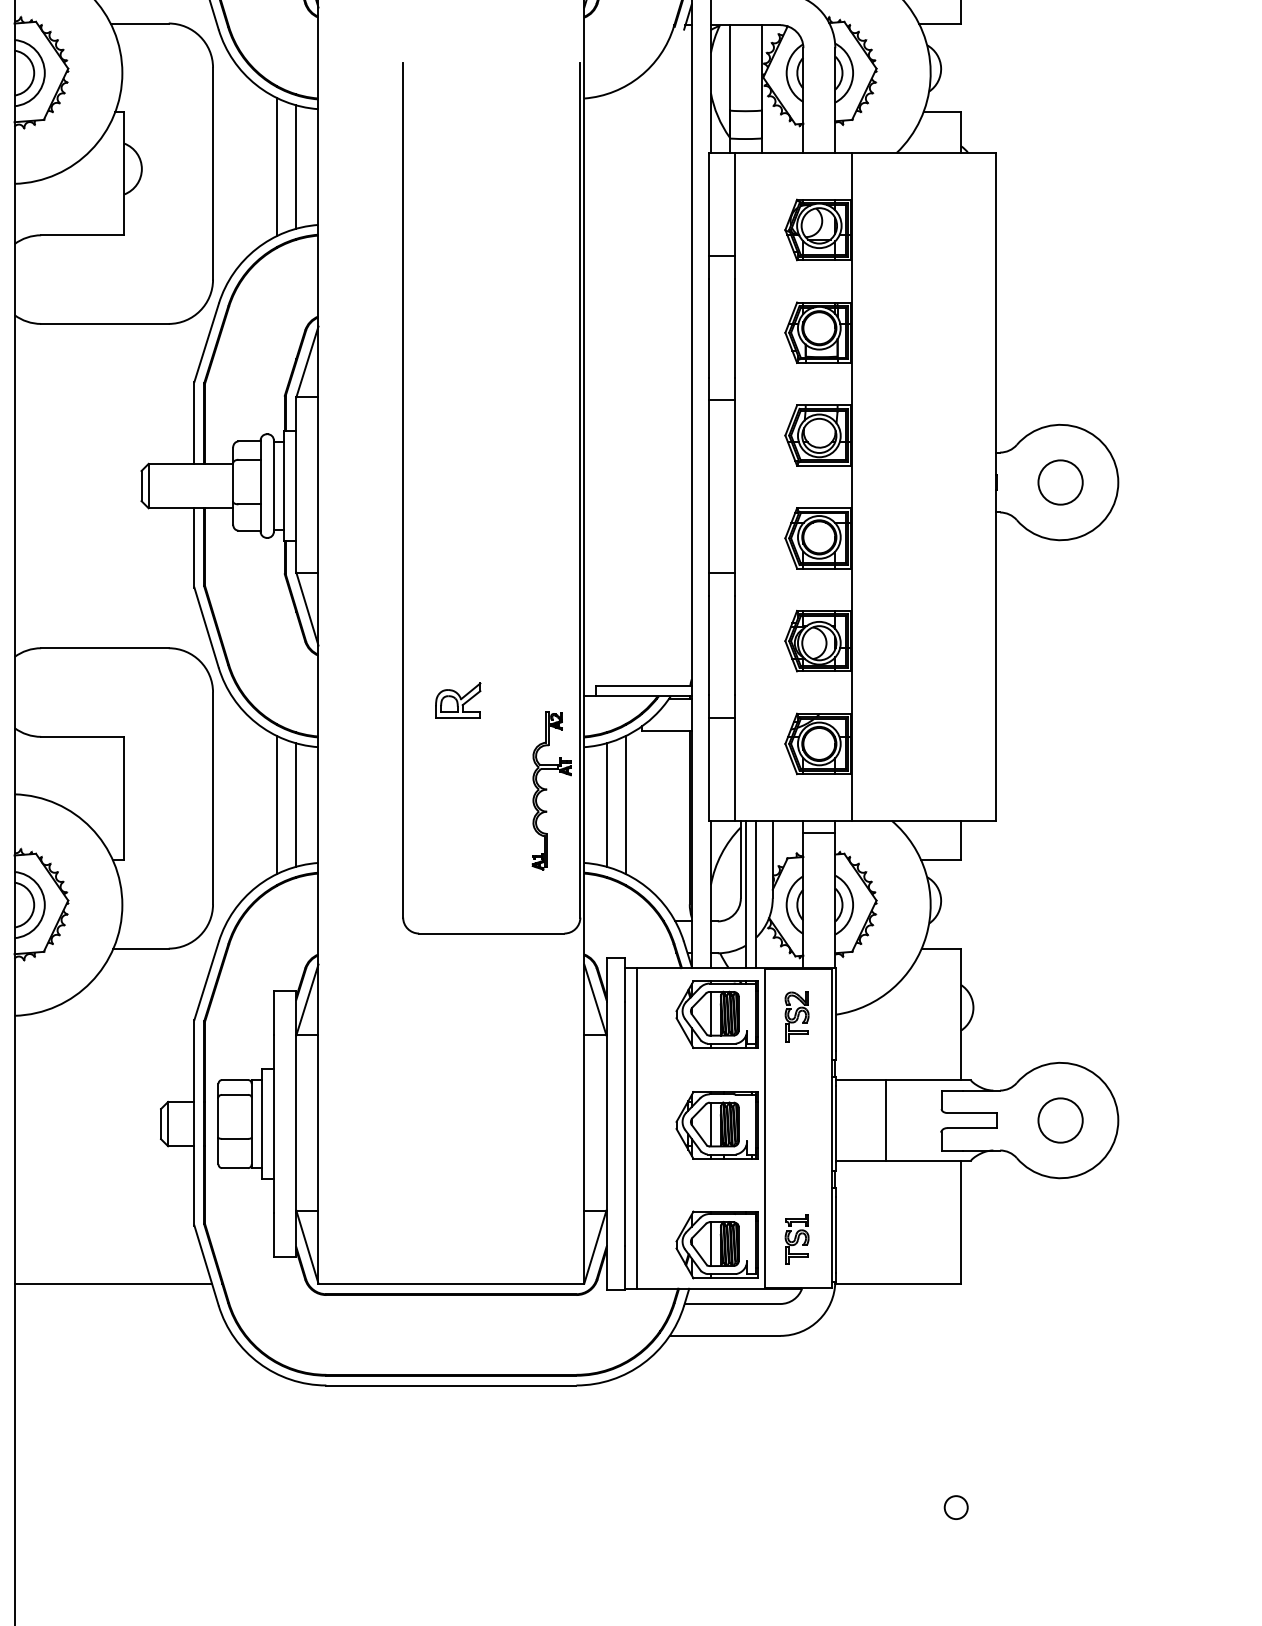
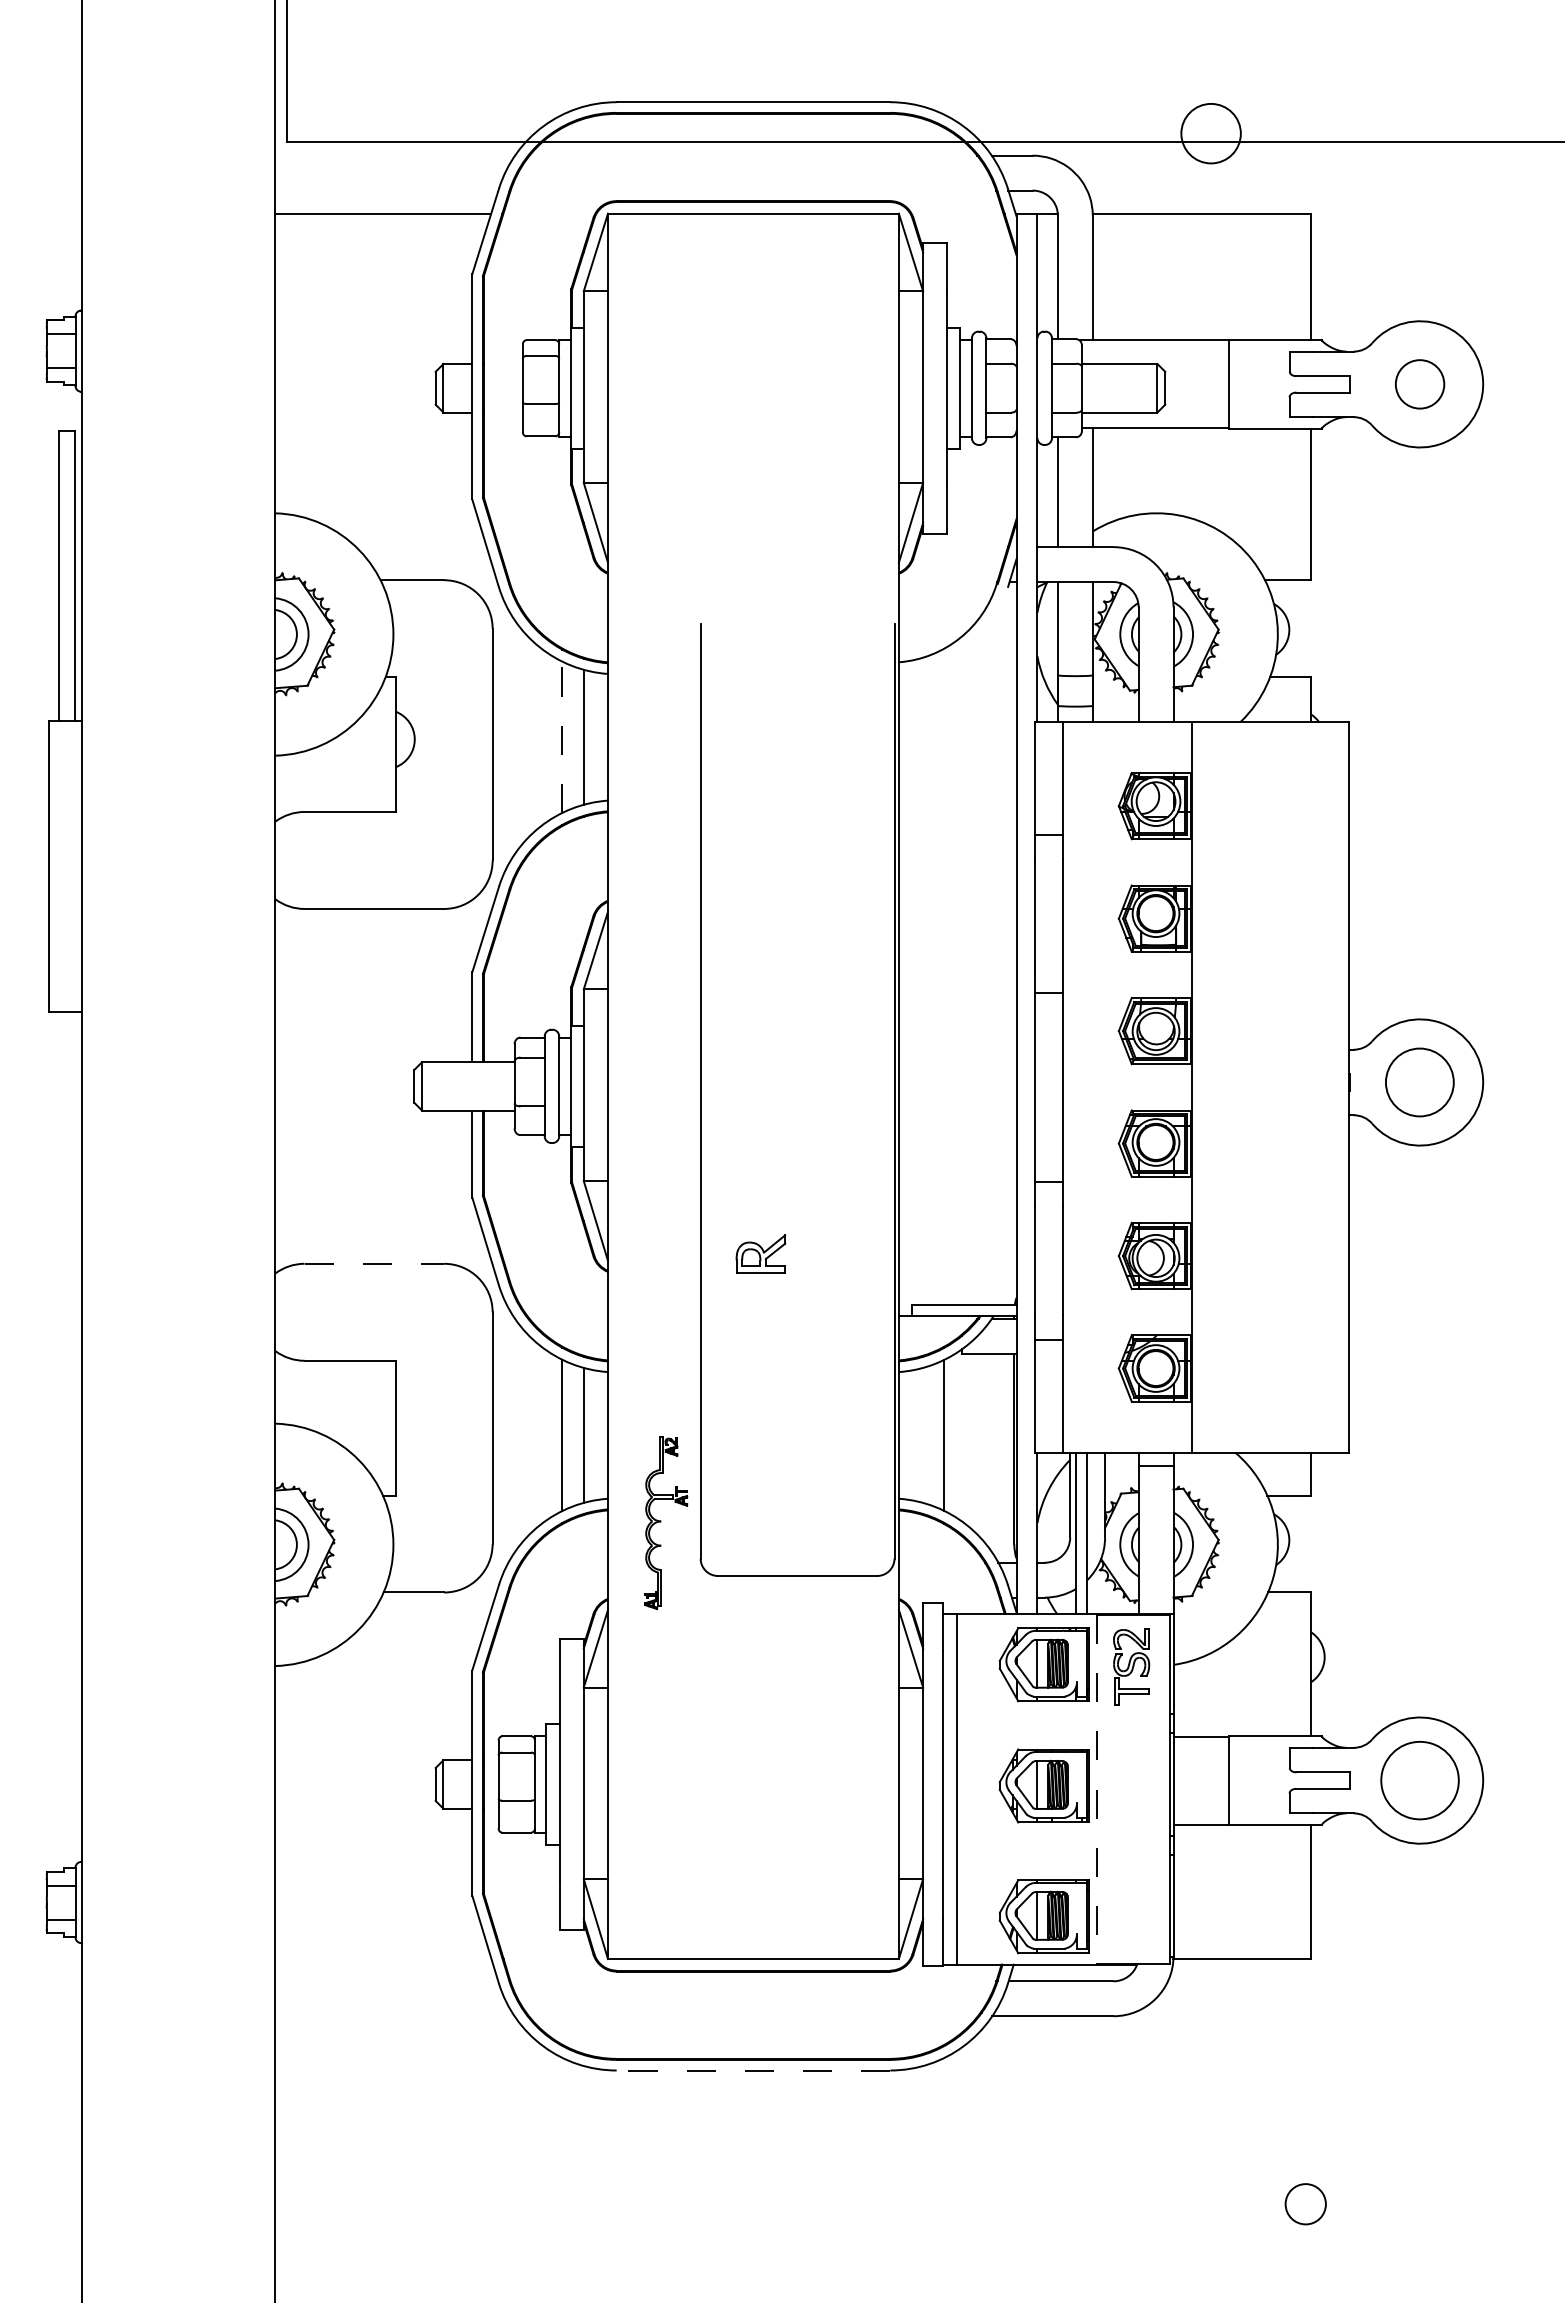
line: (276, 167) -> (562, 737), solid -> dashed
circle: (1061, 482) -> (1420, 1082), size x1.4
line: (105, 647) -> (374, 1263), solid -> dashed
part: (457, 700) -> (760, 1253), moved
part: (551, 791) -> (666, 1523), moved
line: (606, 804) -> (923, 1434), removed
part: (796, 1016) -> (1131, 1666), size x1.4
circle: (1060, 1120) -> (1419, 1780), size x1.6
line: (764, 1128) -> (1096, 1789), solid -> dashed
part: (796, 1239) -> (1131, 1910), removed
line: (113, 1284) -> (383, 1959), removed
line: (451, 1385) -> (753, 2070), solid -> dashed
circle: (955, 1507) -> (1305, 2203), size x1.6

